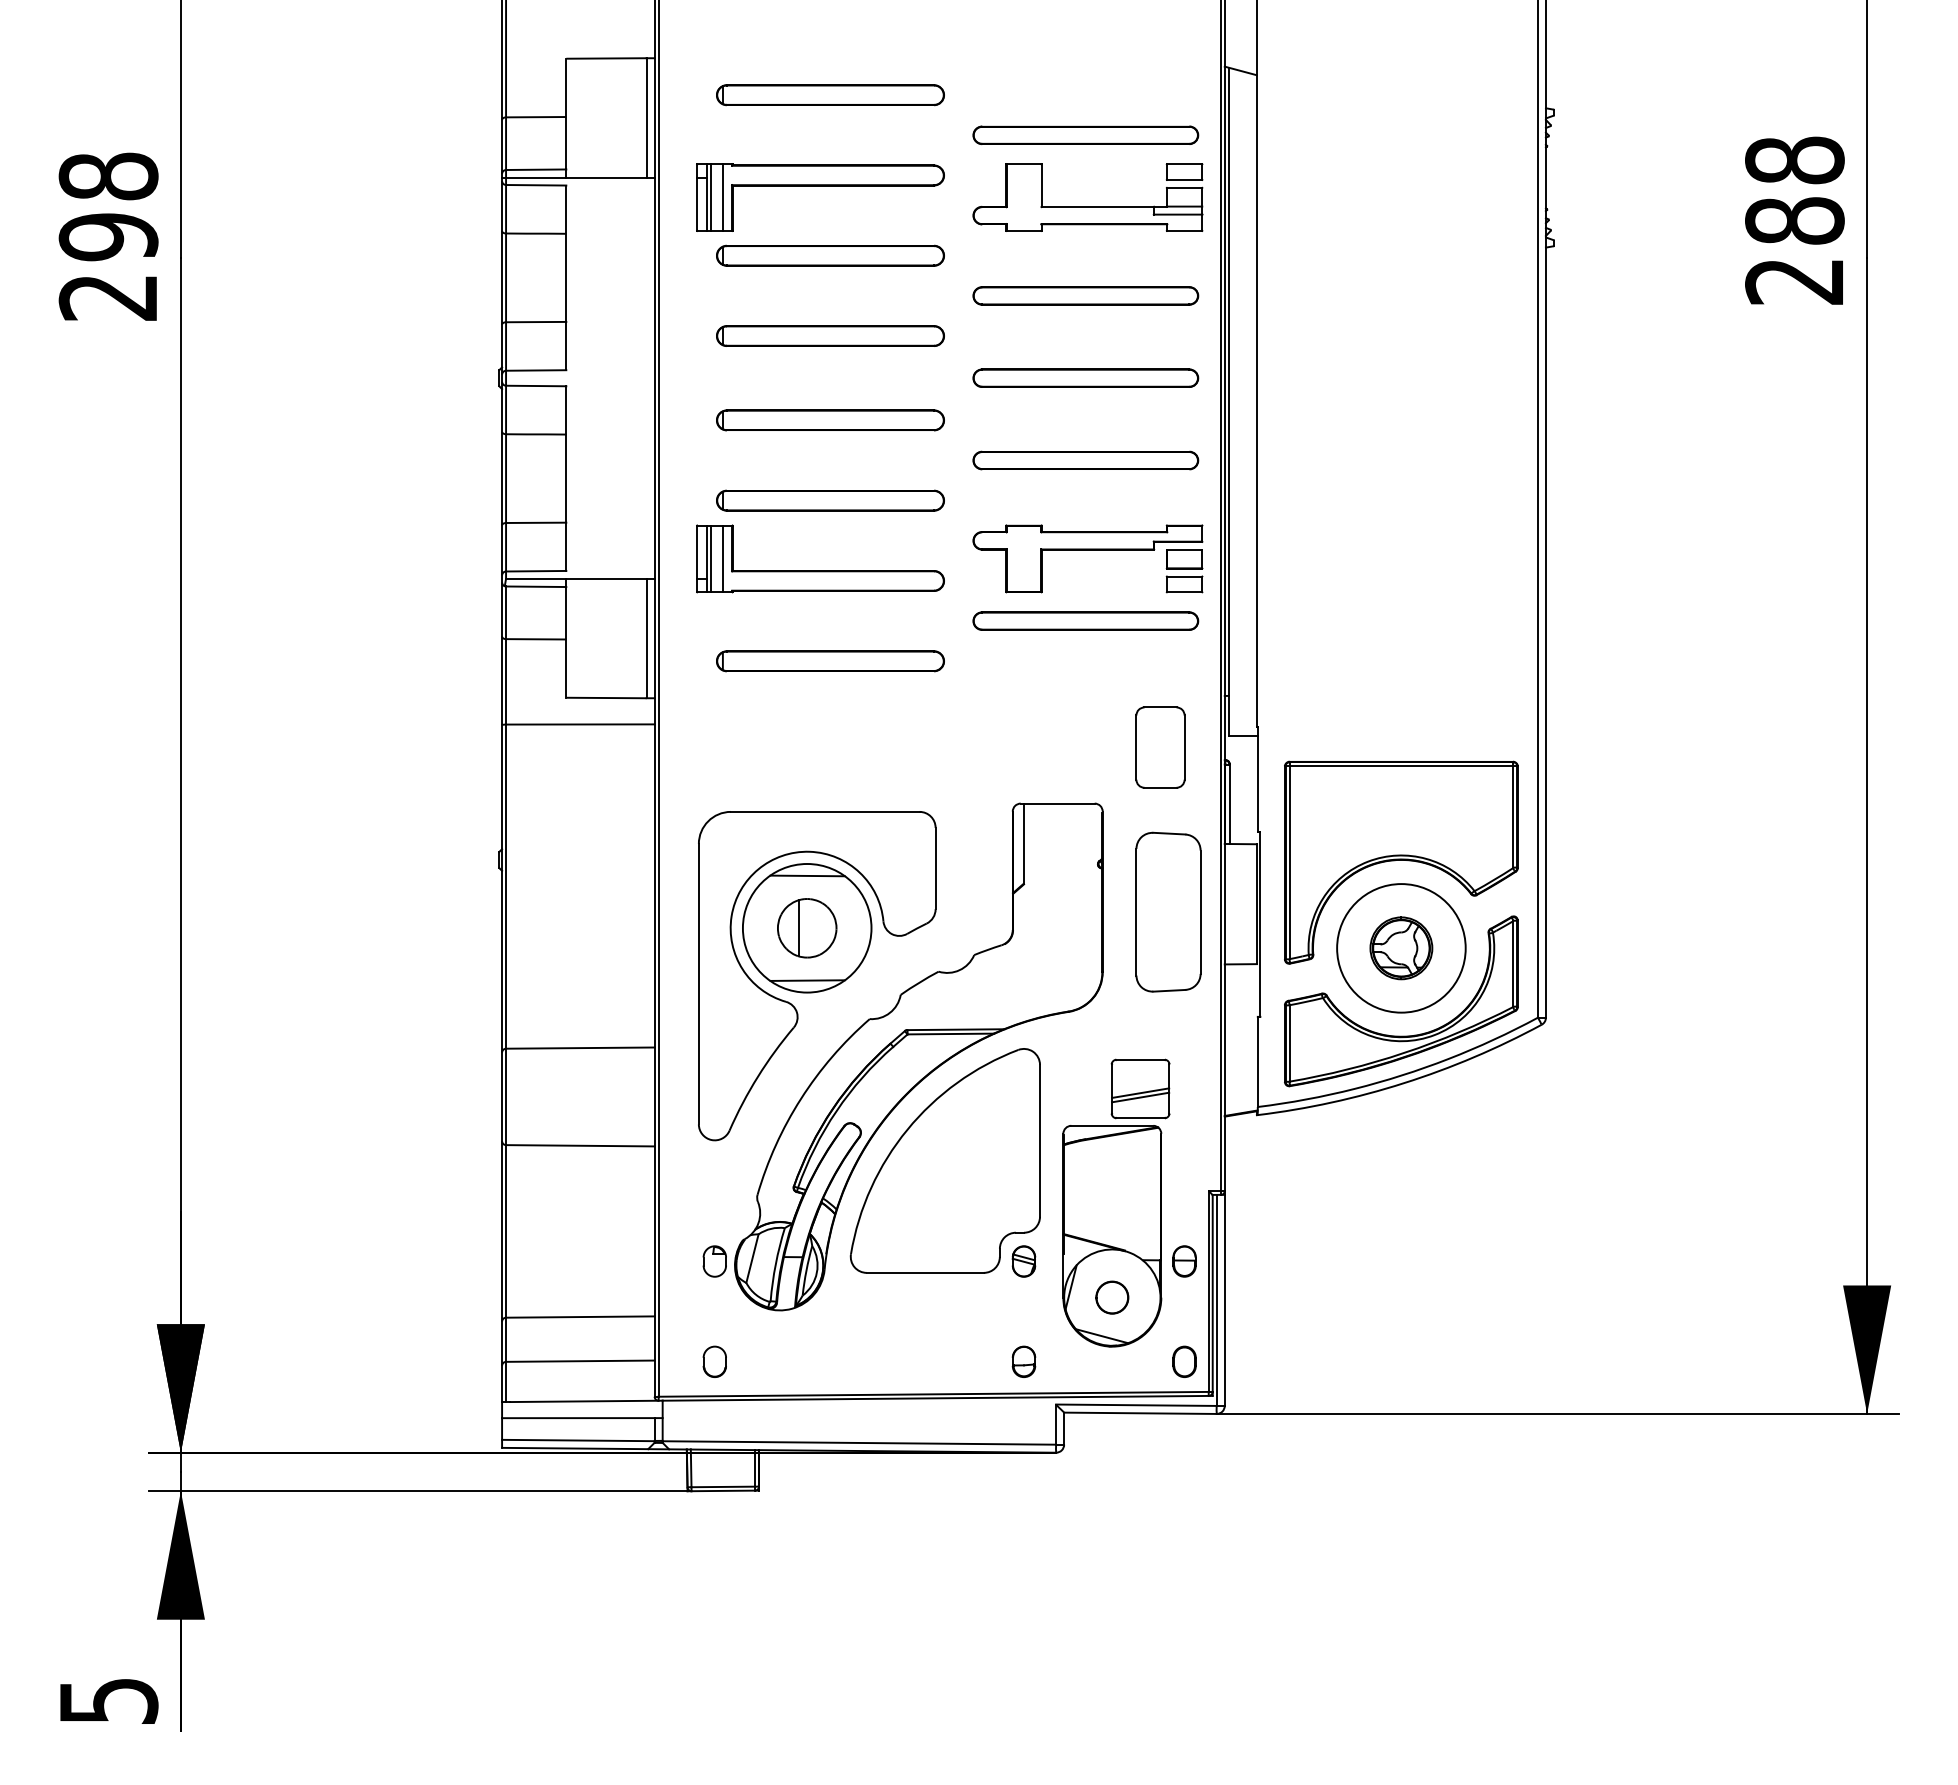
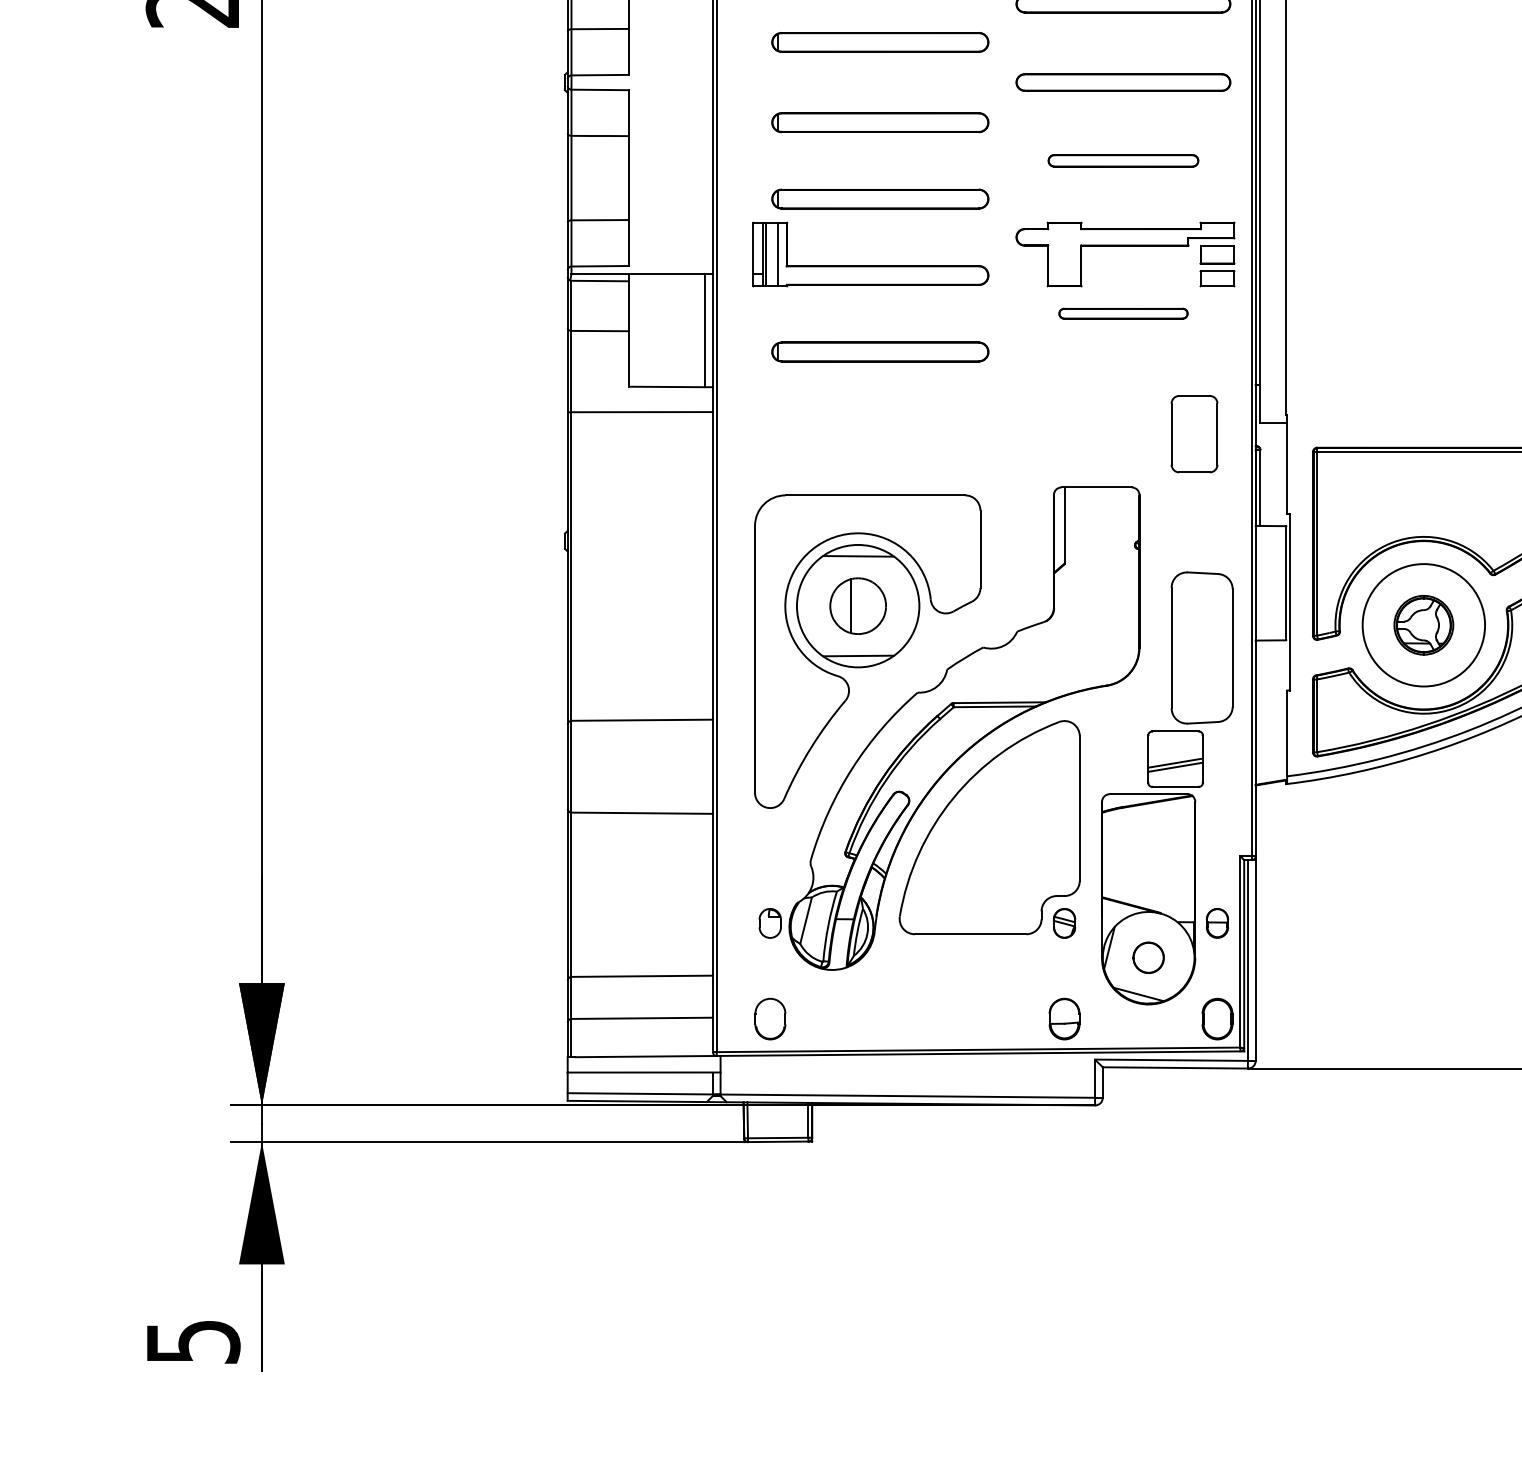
part: (1085, 460) -> (1123, 160), size x0.7
part: (1085, 620) -> (1123, 313), size x0.6
part: (1168, 911) -> (1202, 647), moved
part: (714, 1361) -> (769, 1018), size x1.4
part: (1023, 1361) -> (1064, 1018), size x1.4
part: (1184, 1361) -> (1217, 1018), size x1.4

